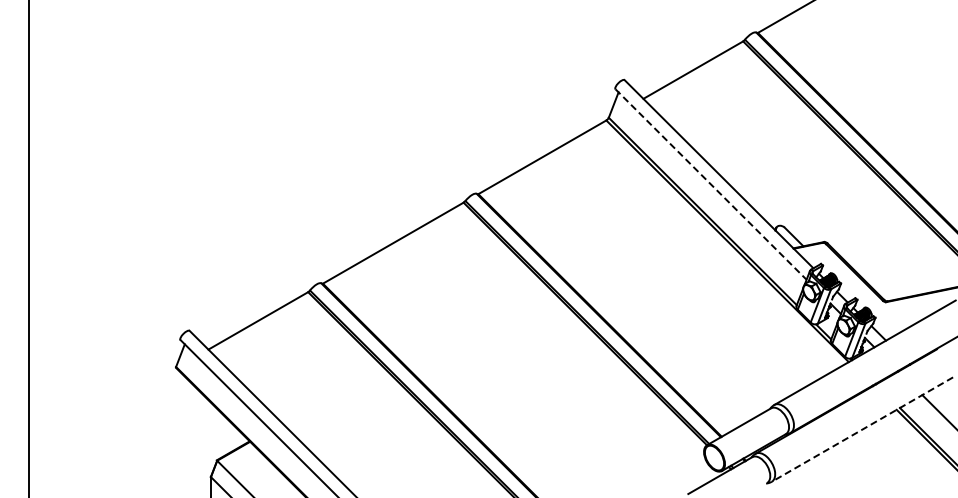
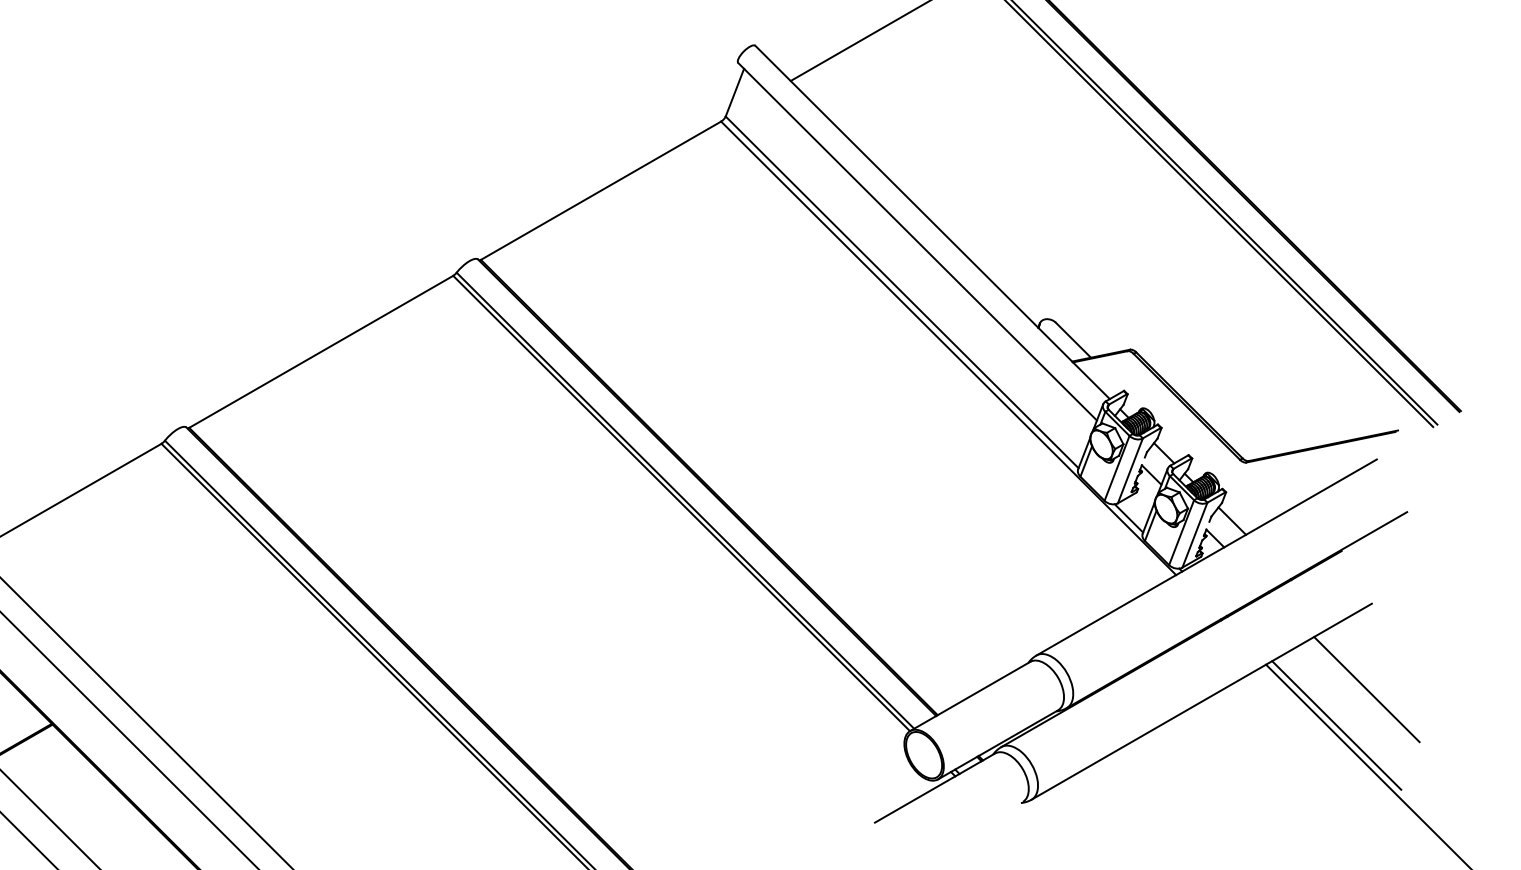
line: (711, 184) -> (918, 241), dashed -> solid
line: (862, 429) -> (1201, 701), dashed -> solid

